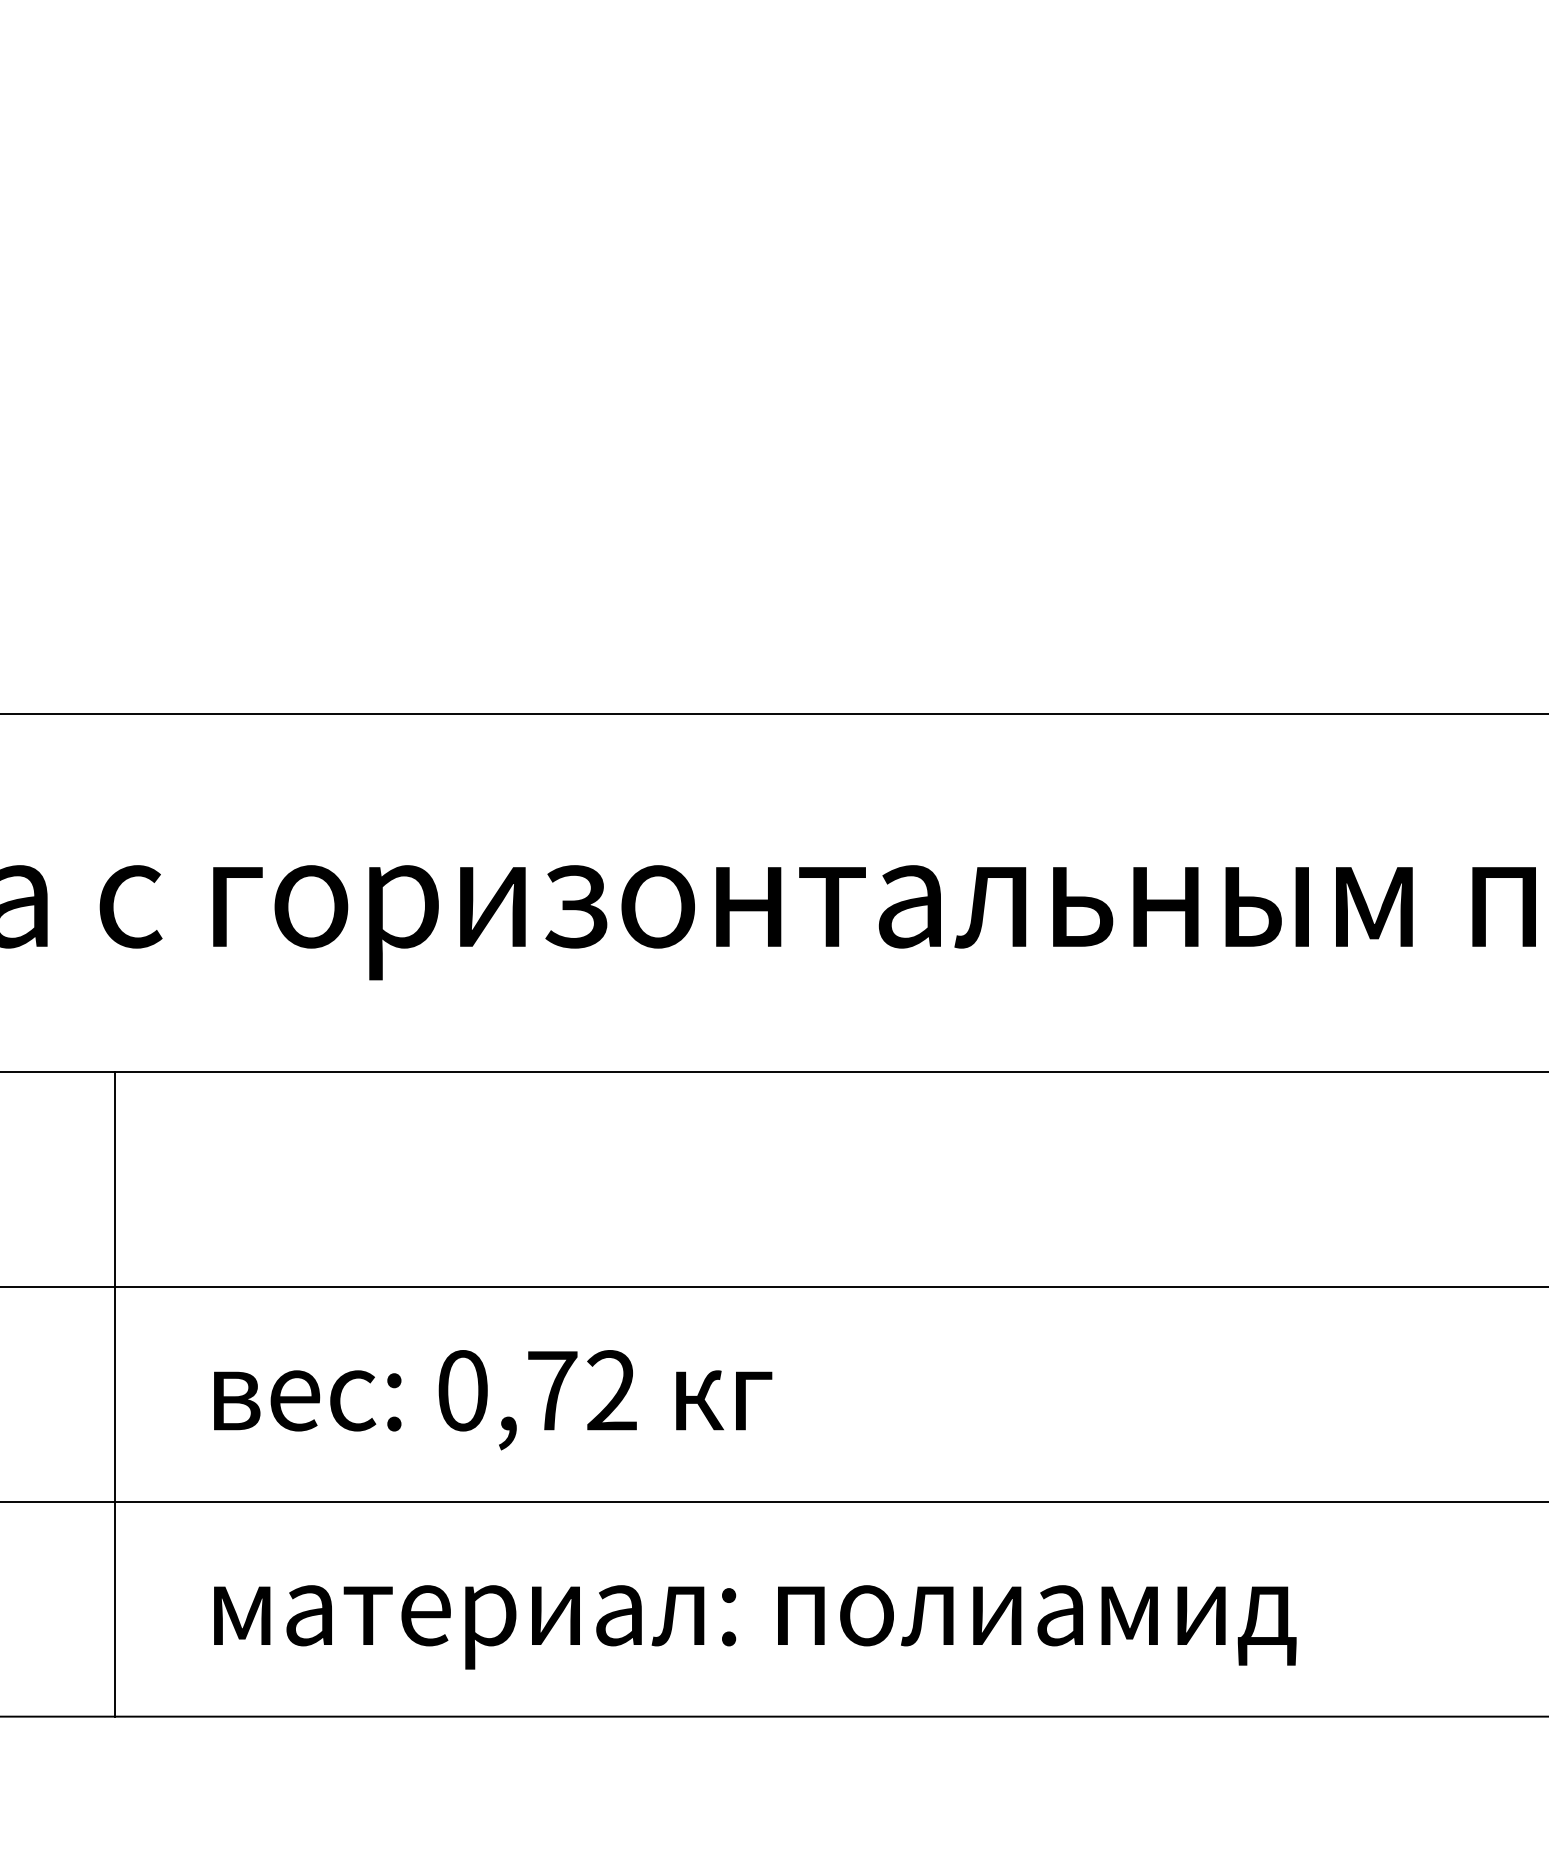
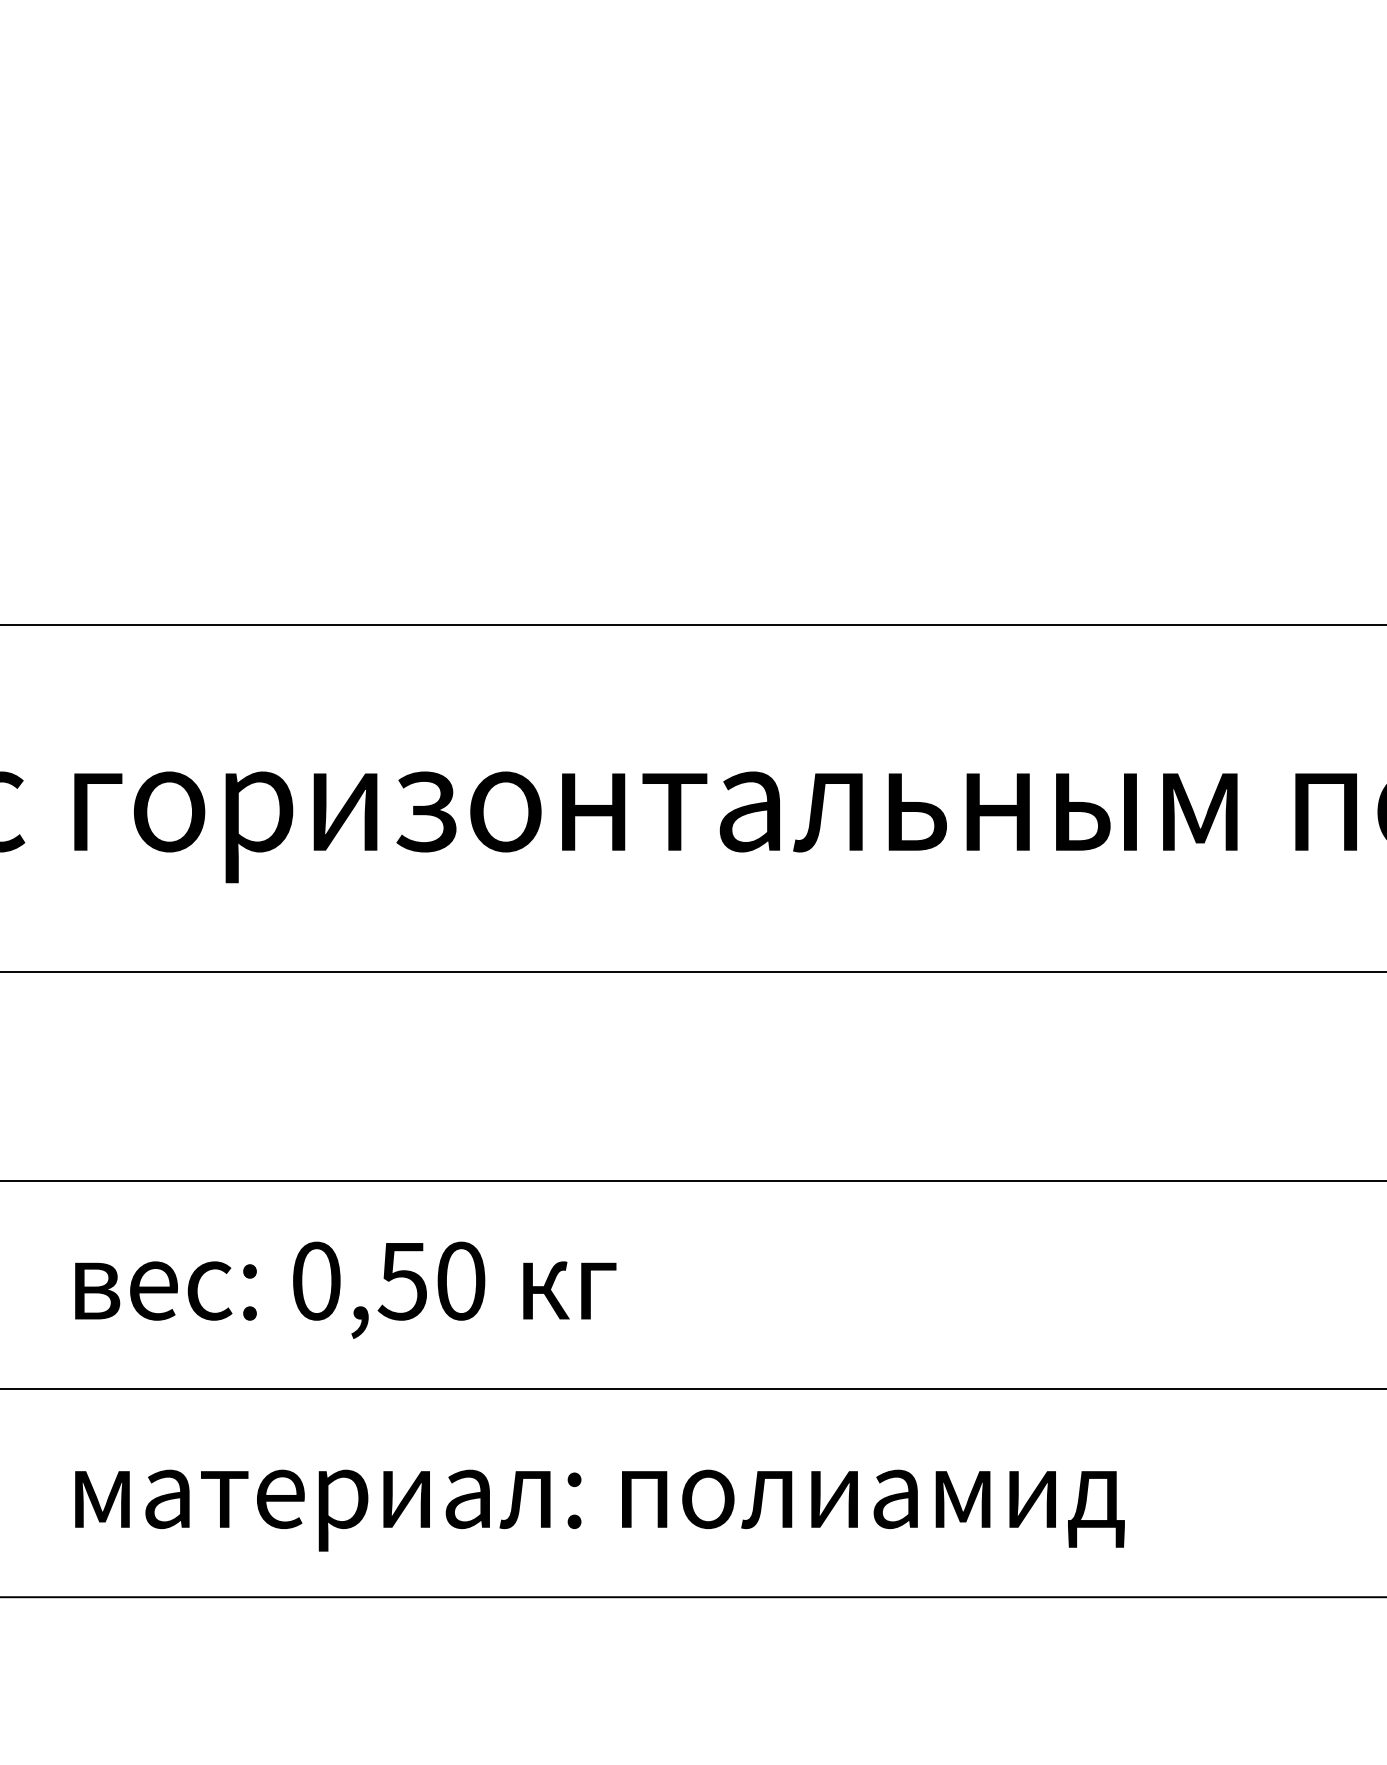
text: (581, 1390) -> (431, 1280), 0,72 -> 0,50

